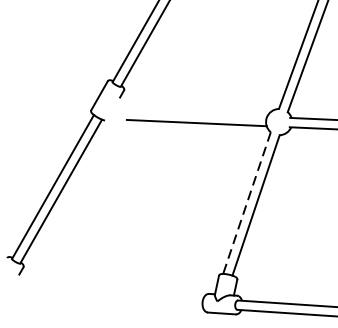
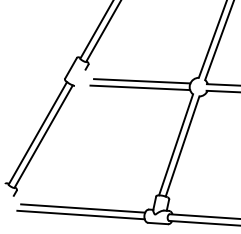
line: (199, 114) -> (142, 81), added
line: (246, 203) -> (175, 145), dashed -> solid
line: (117, 292) -> (83, 208), added
line: (112, 300) -> (80, 214), added

